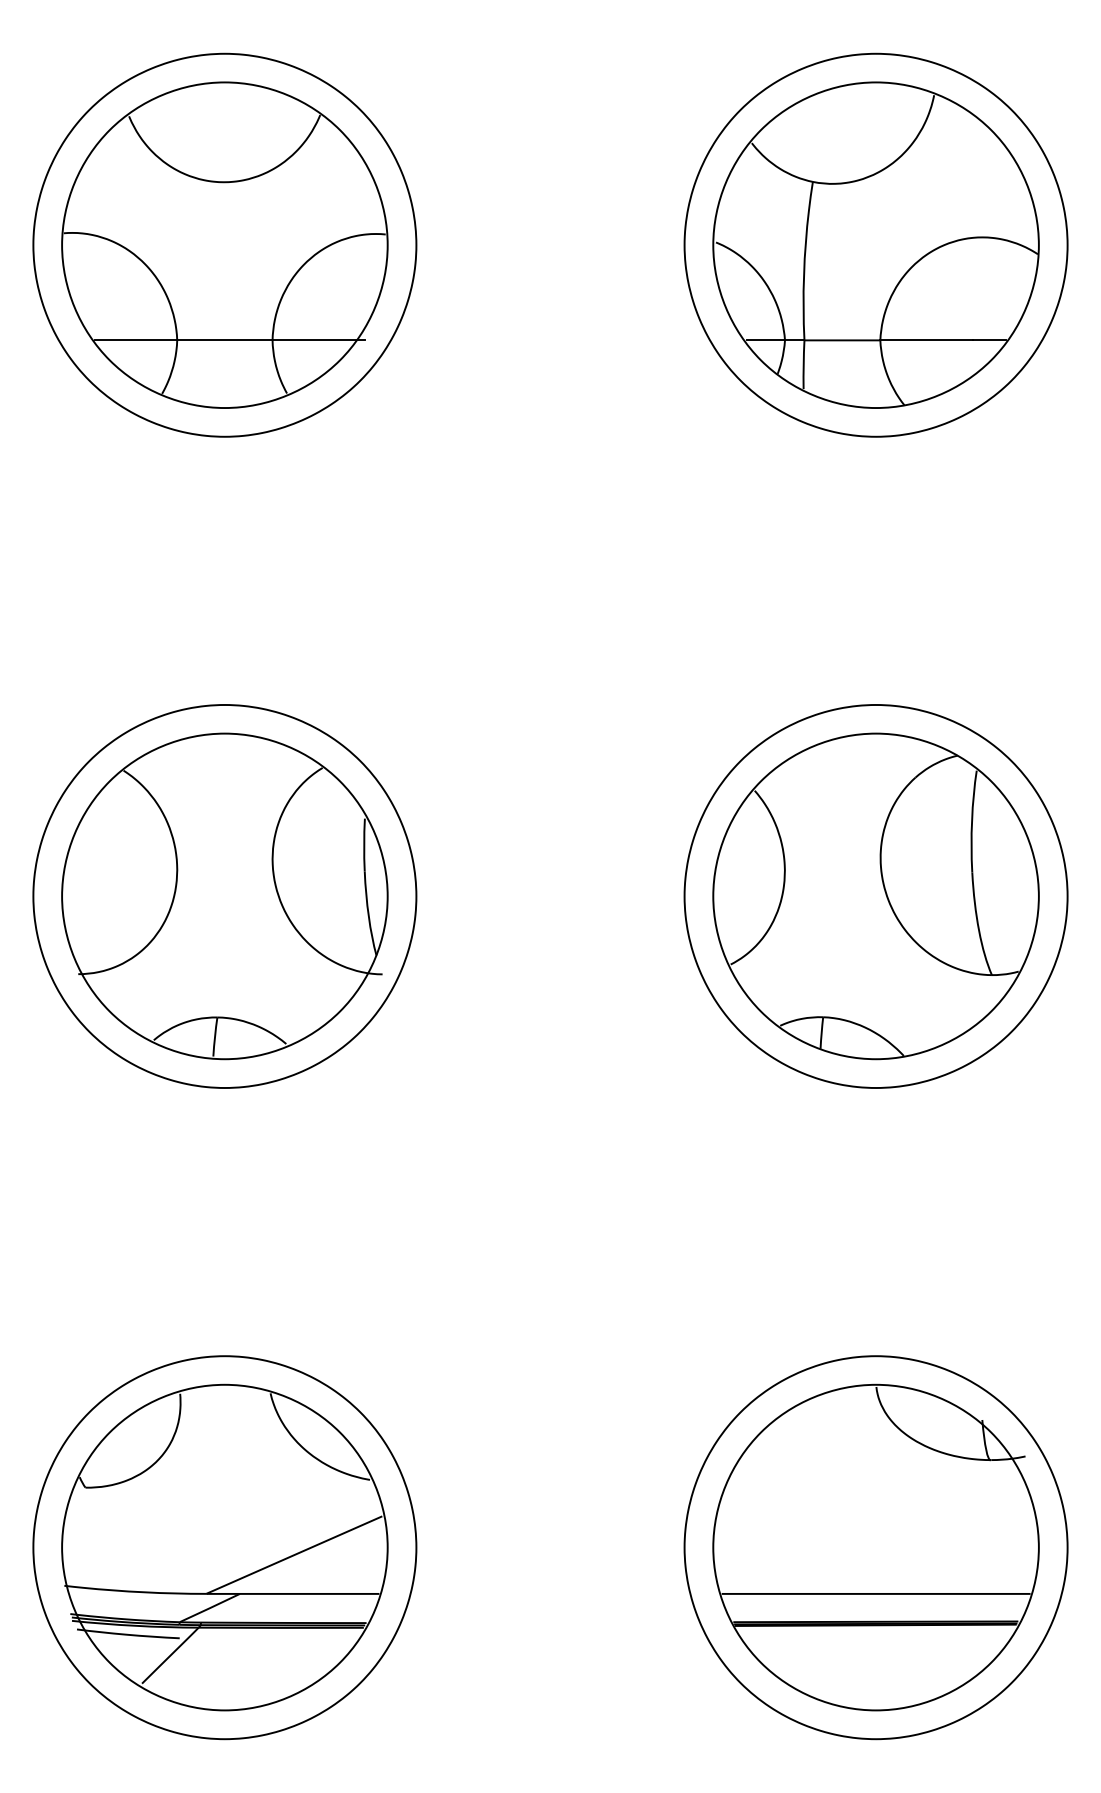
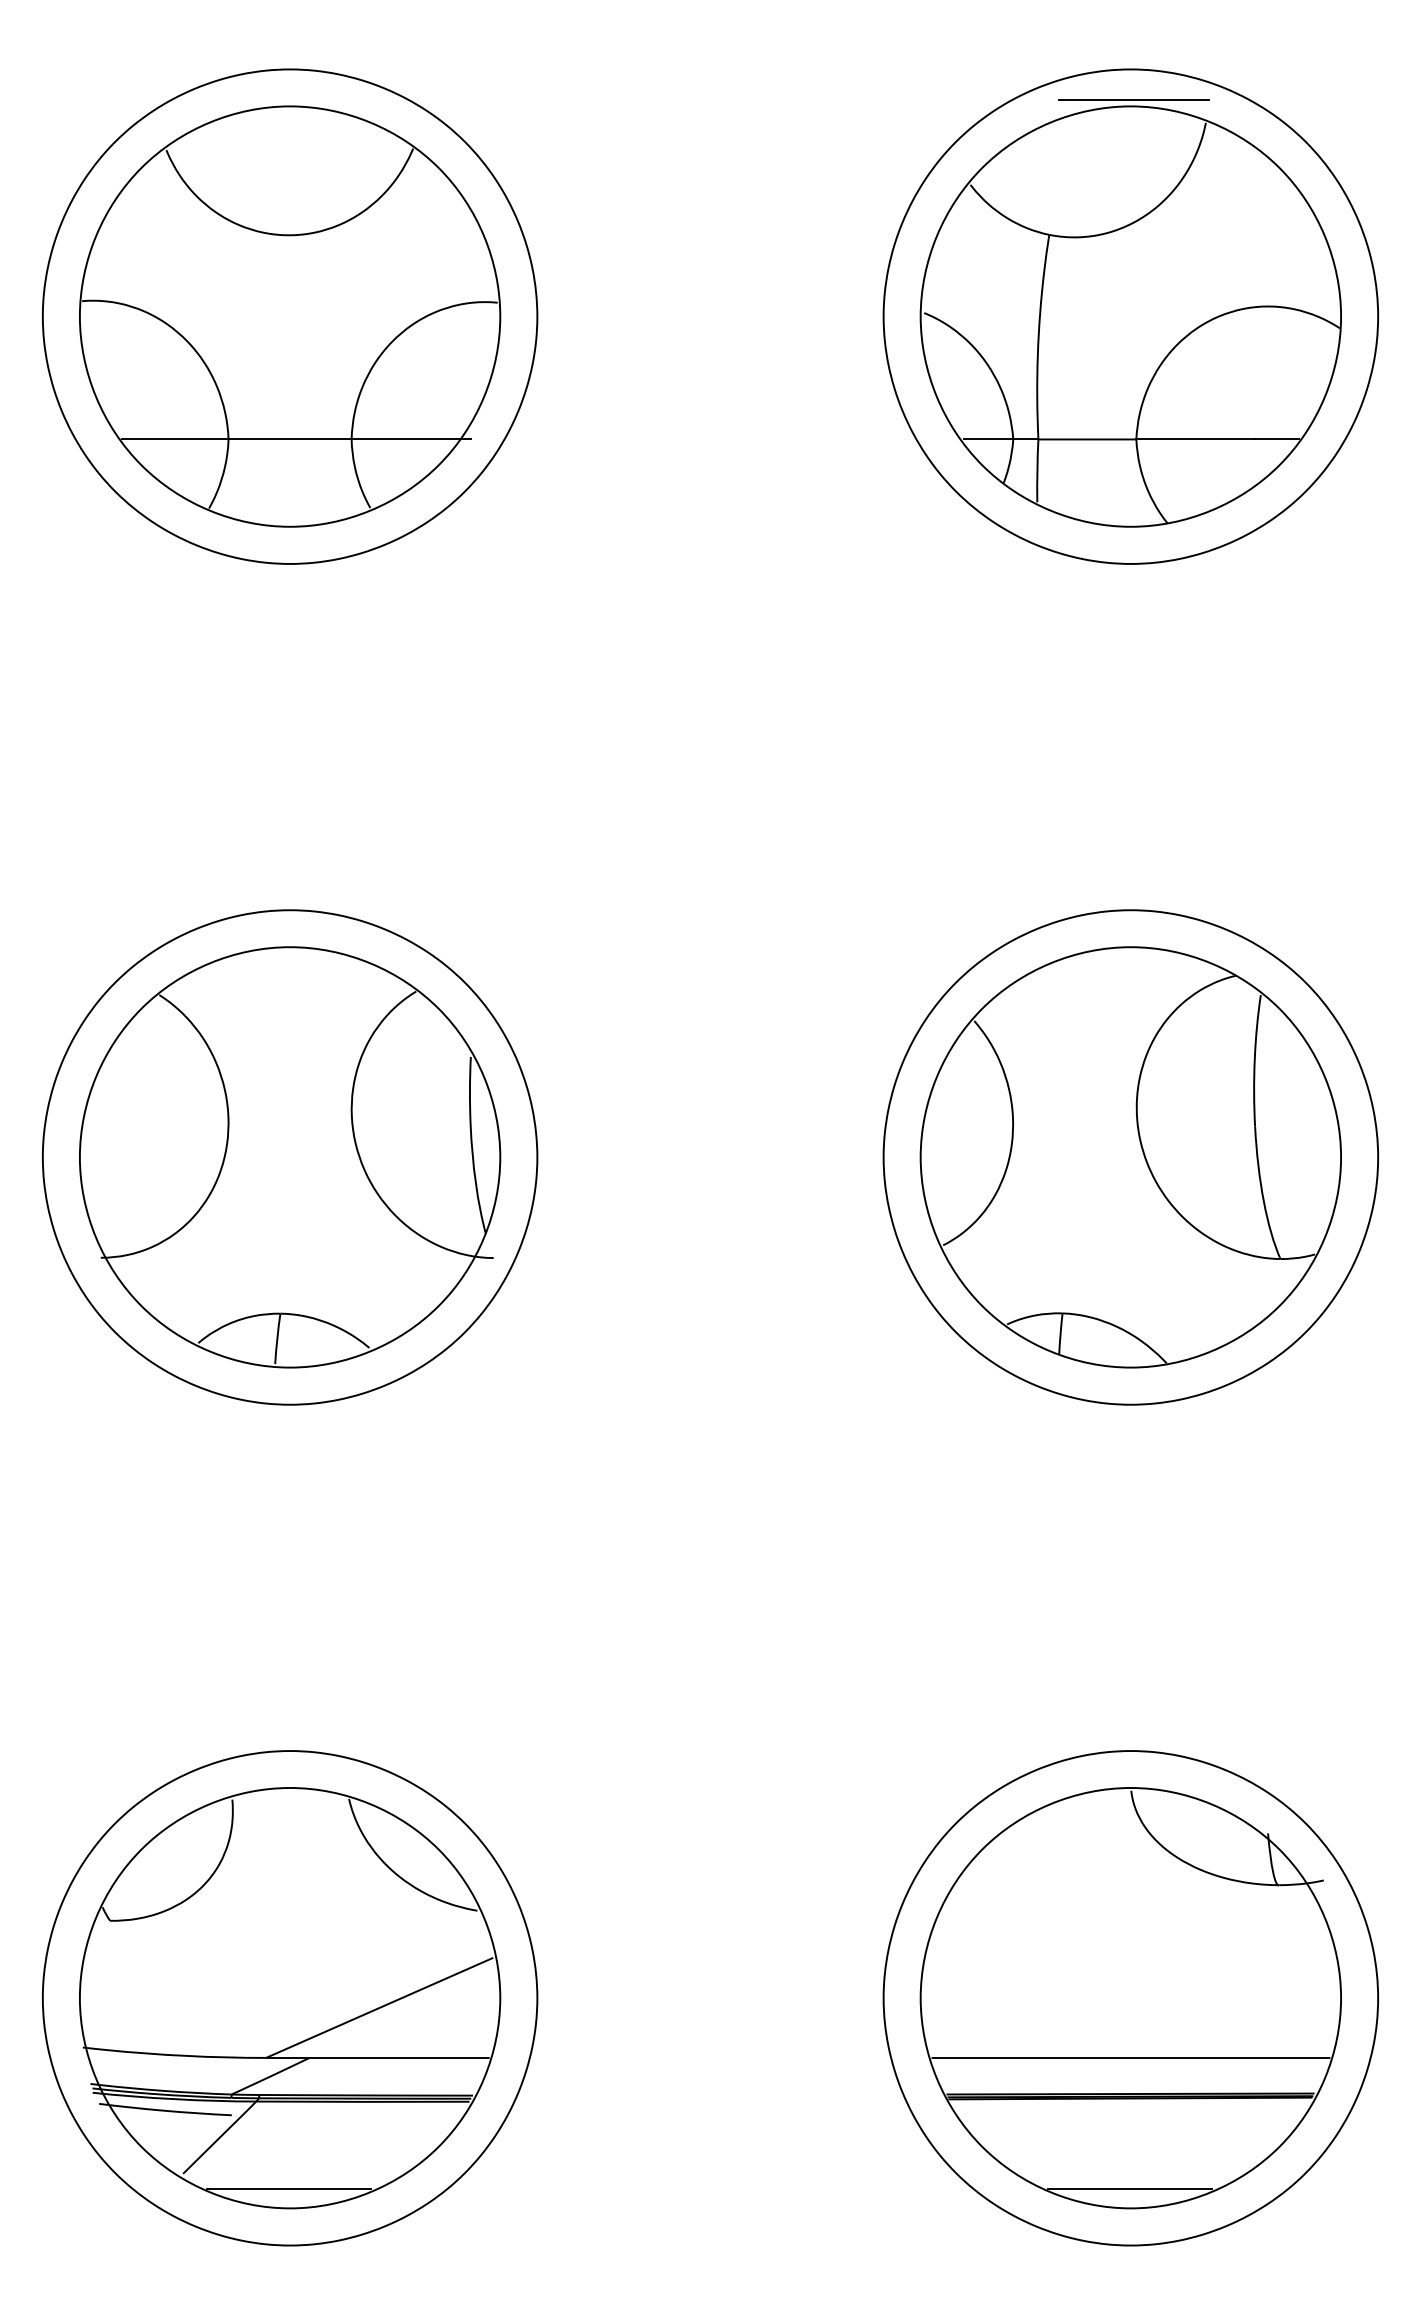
line: (878, 77) -> (1133, 100), added
line: (223, 1695) -> (288, 2189), added
line: (875, 1695) -> (1129, 2189), added

